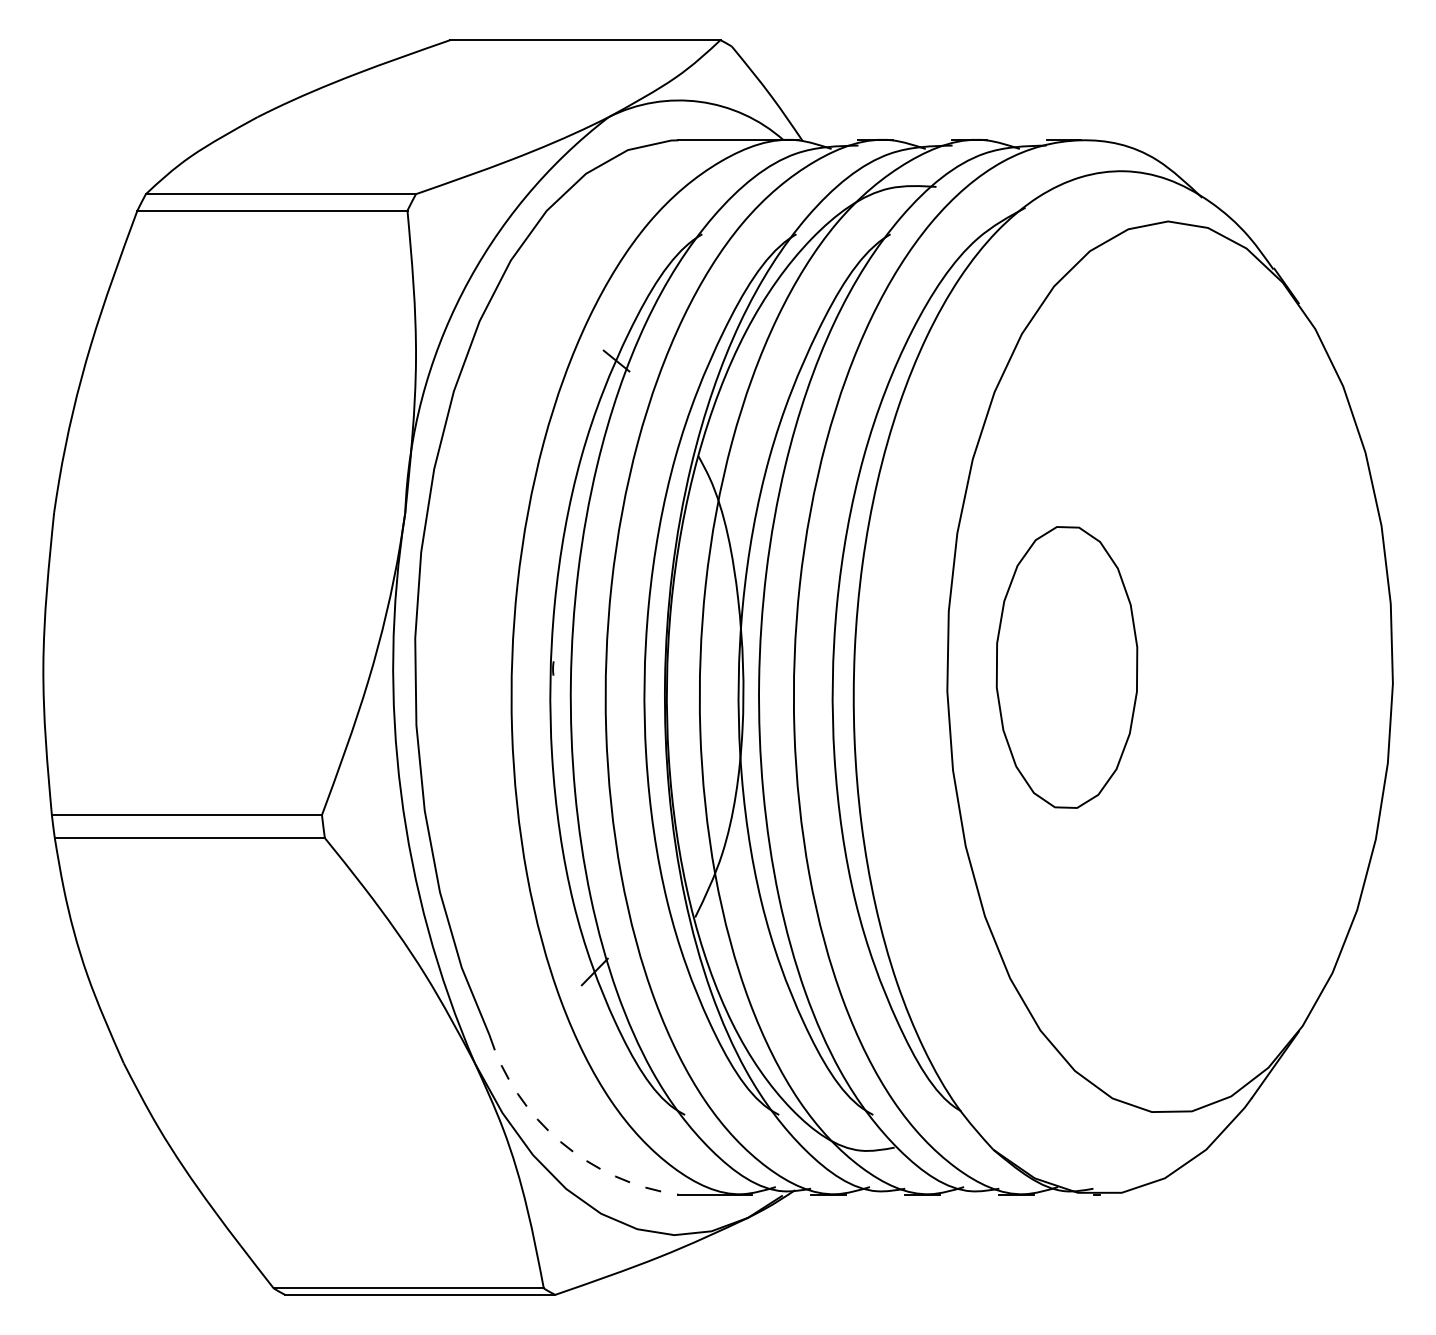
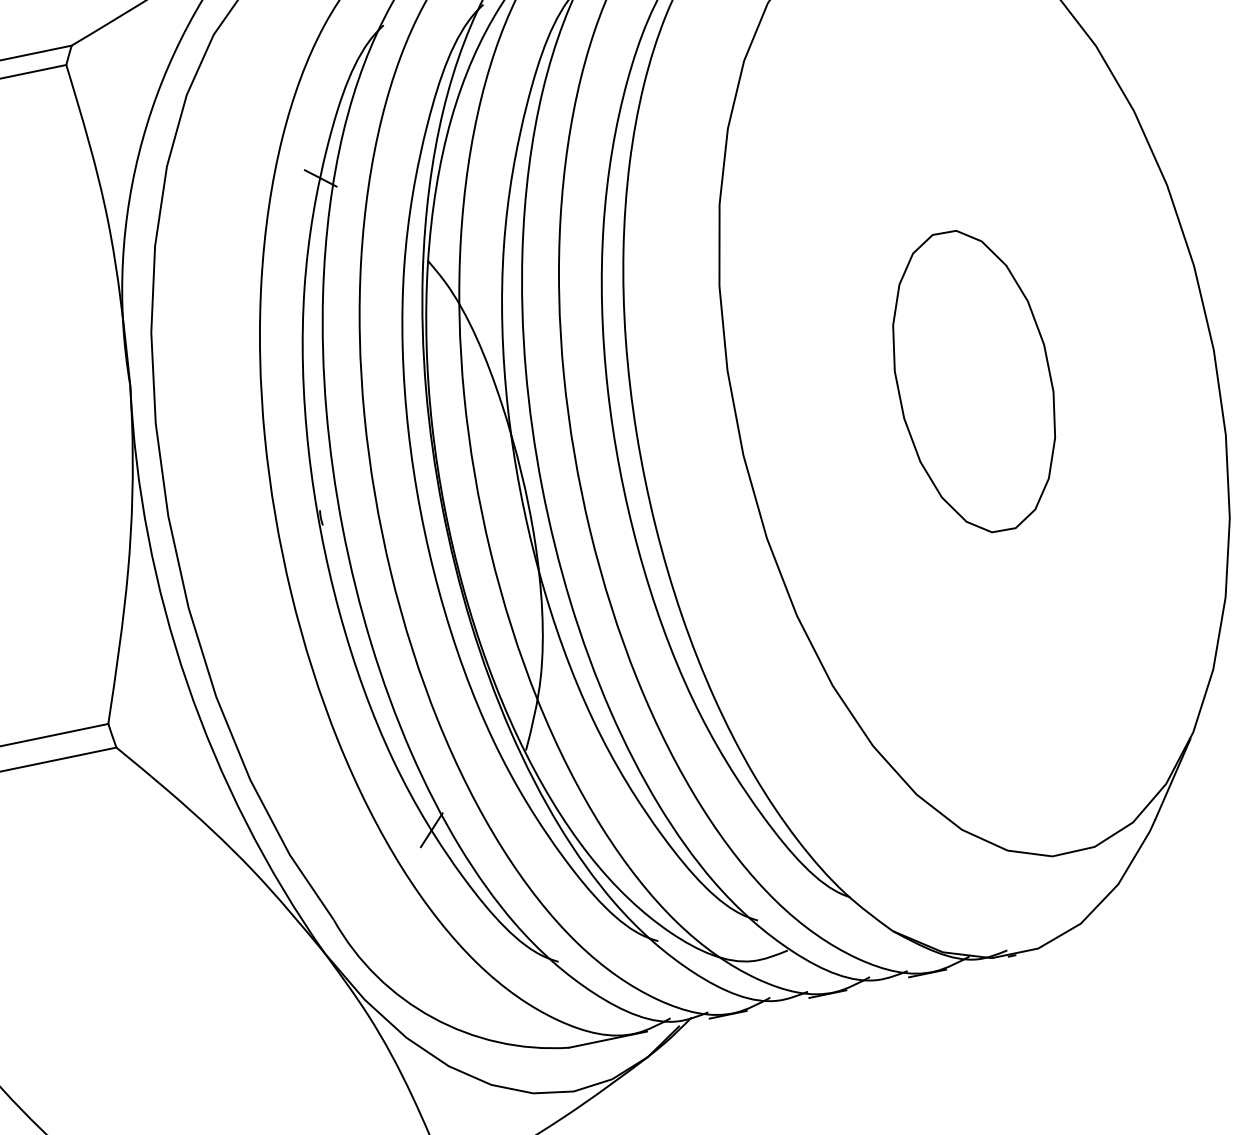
part: (1066, 667) -> (973, 381), moved
arc: (560, 1142) -> (432, 1018), dashed -> solid

